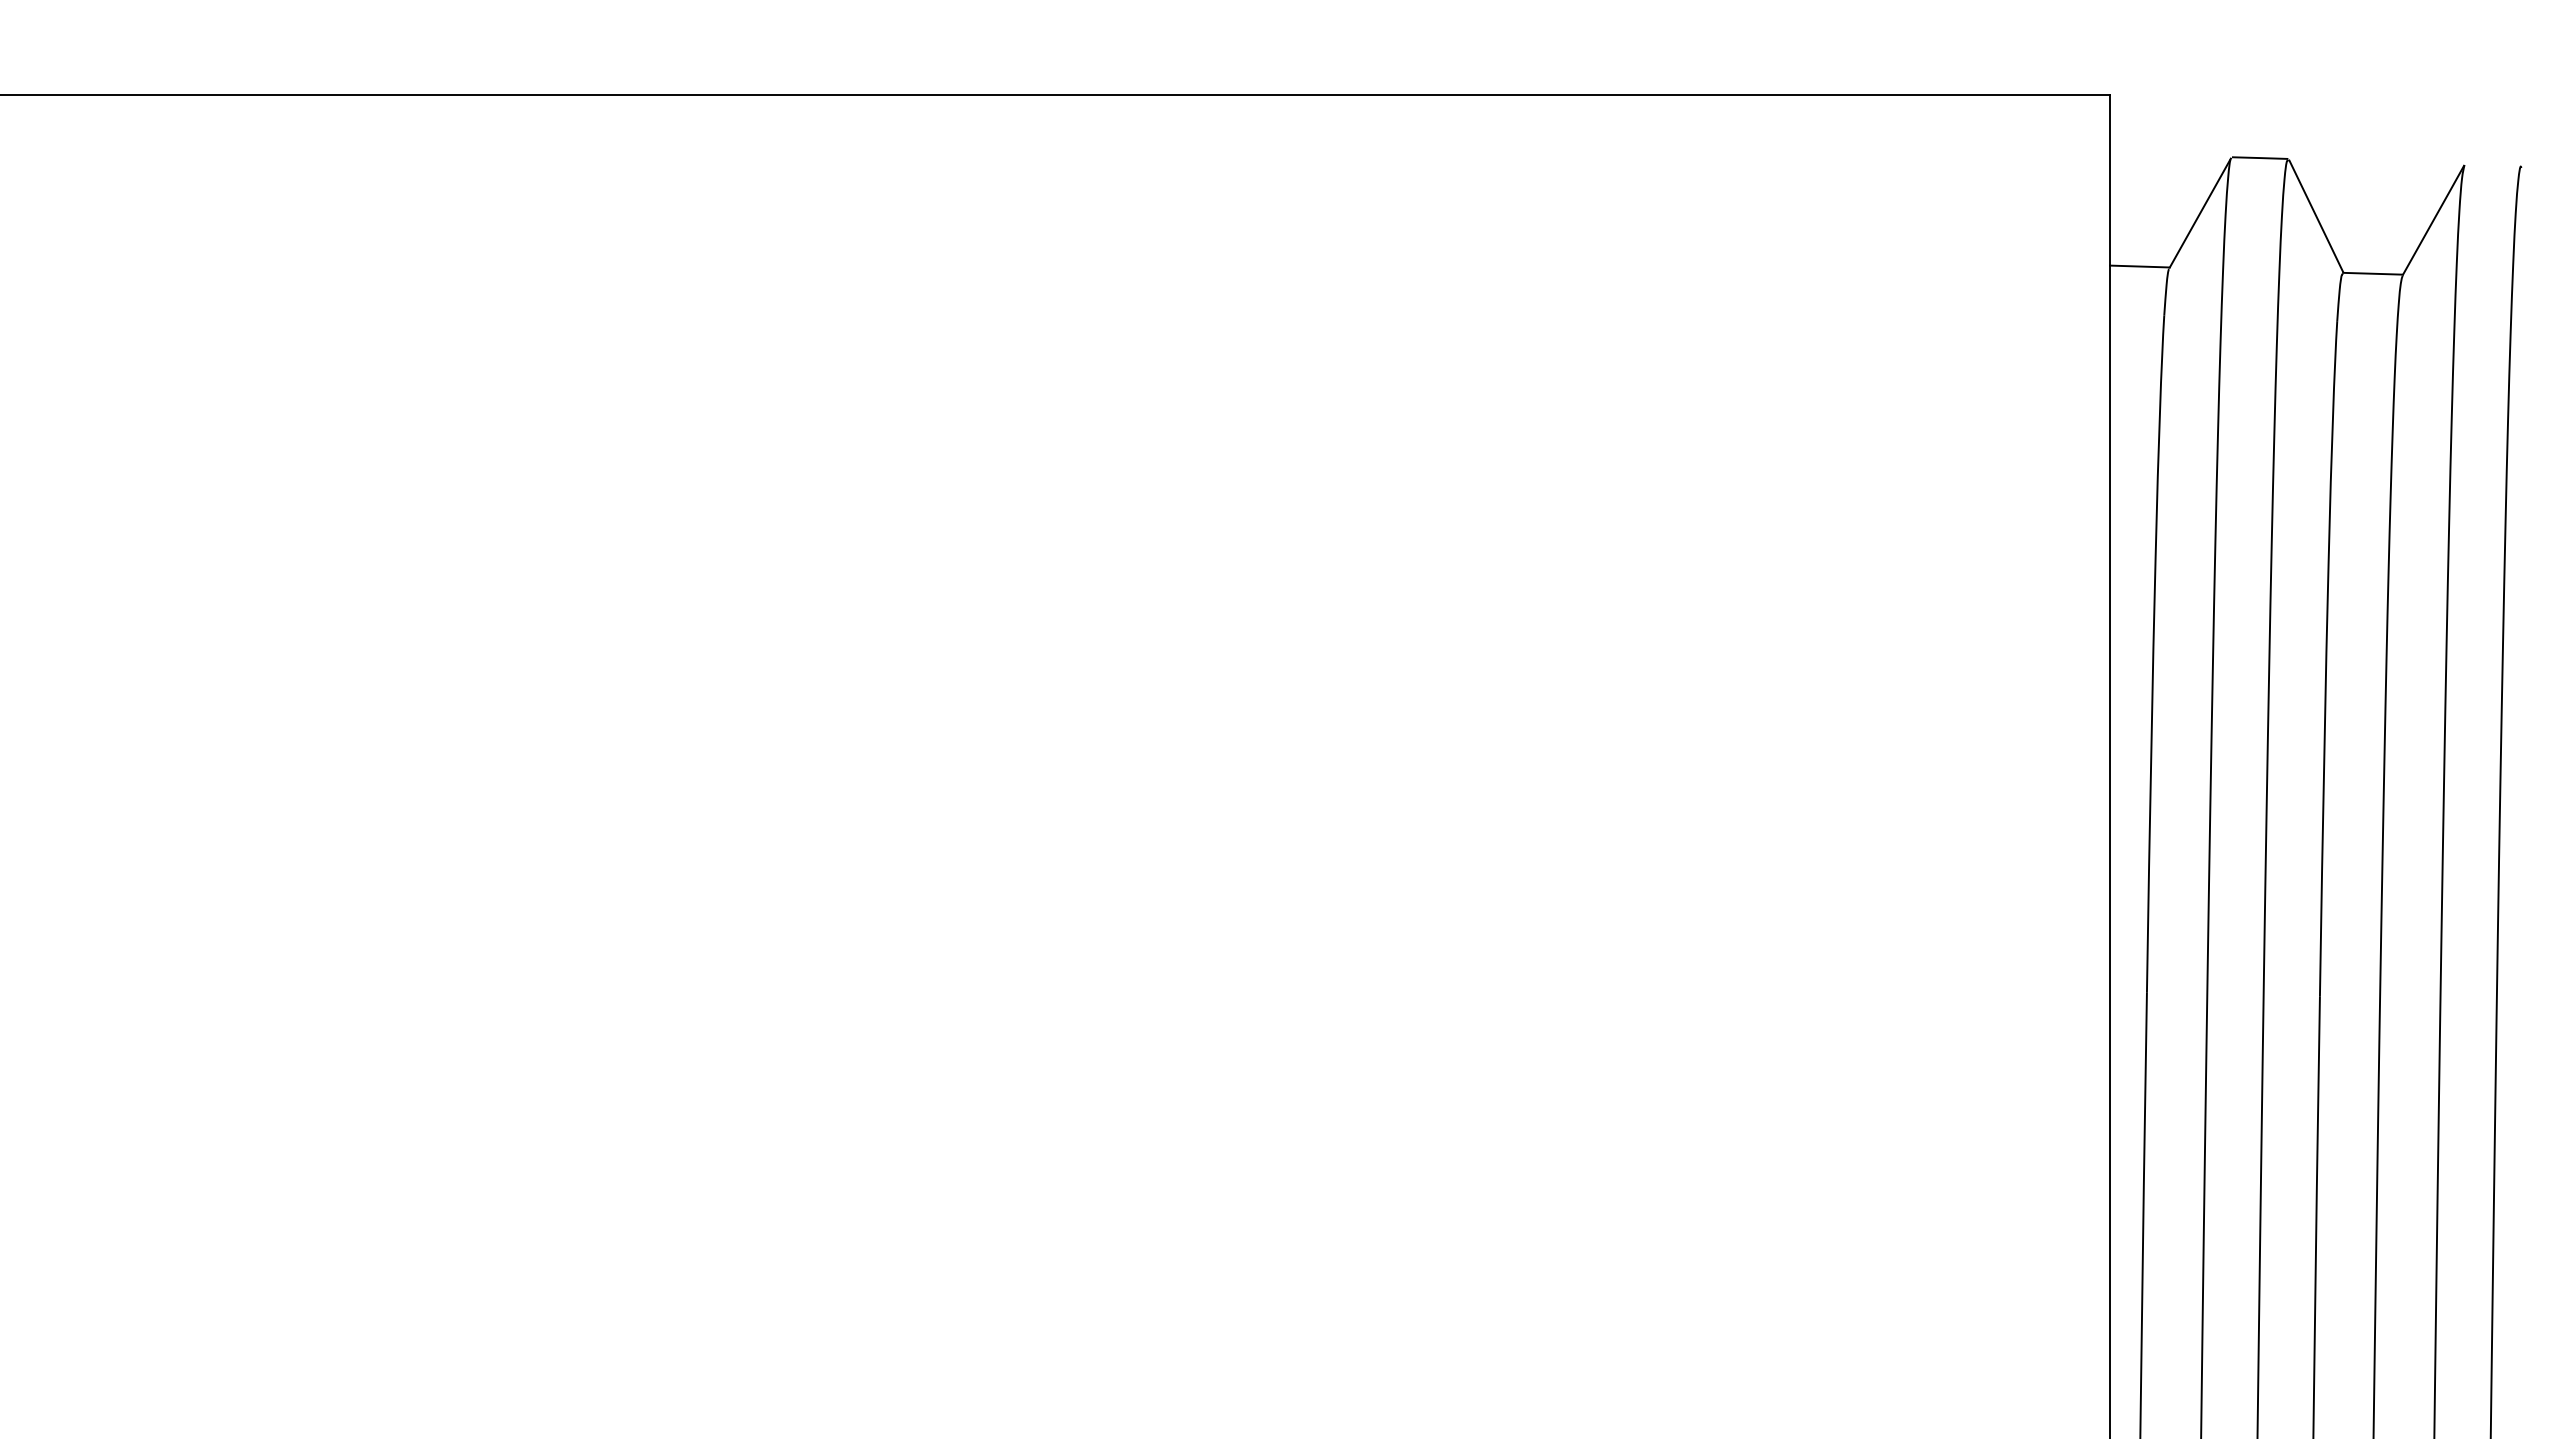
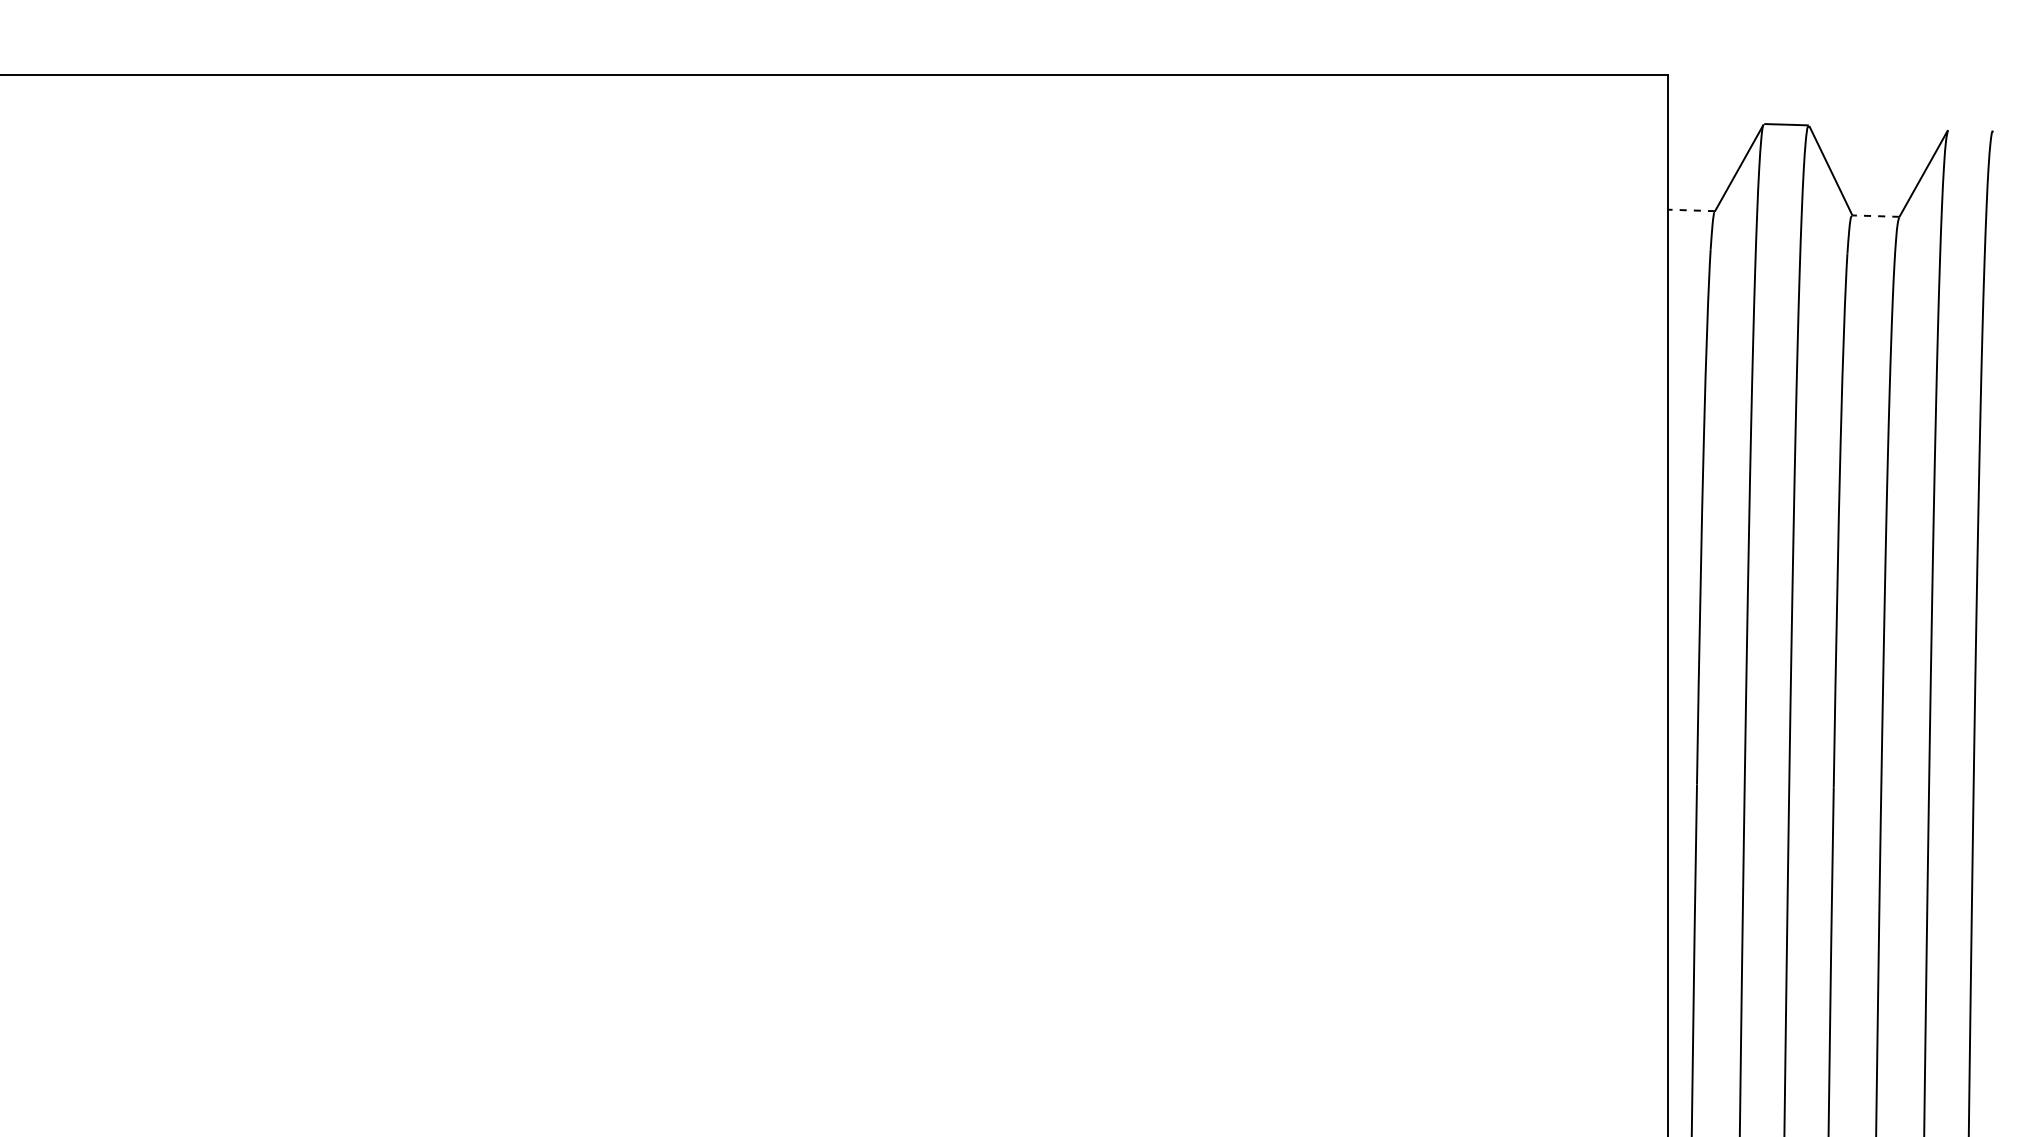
line: (2139, 266) -> (1691, 210), solid -> dashed
line: (2373, 273) -> (1876, 215), solid -> dashed

